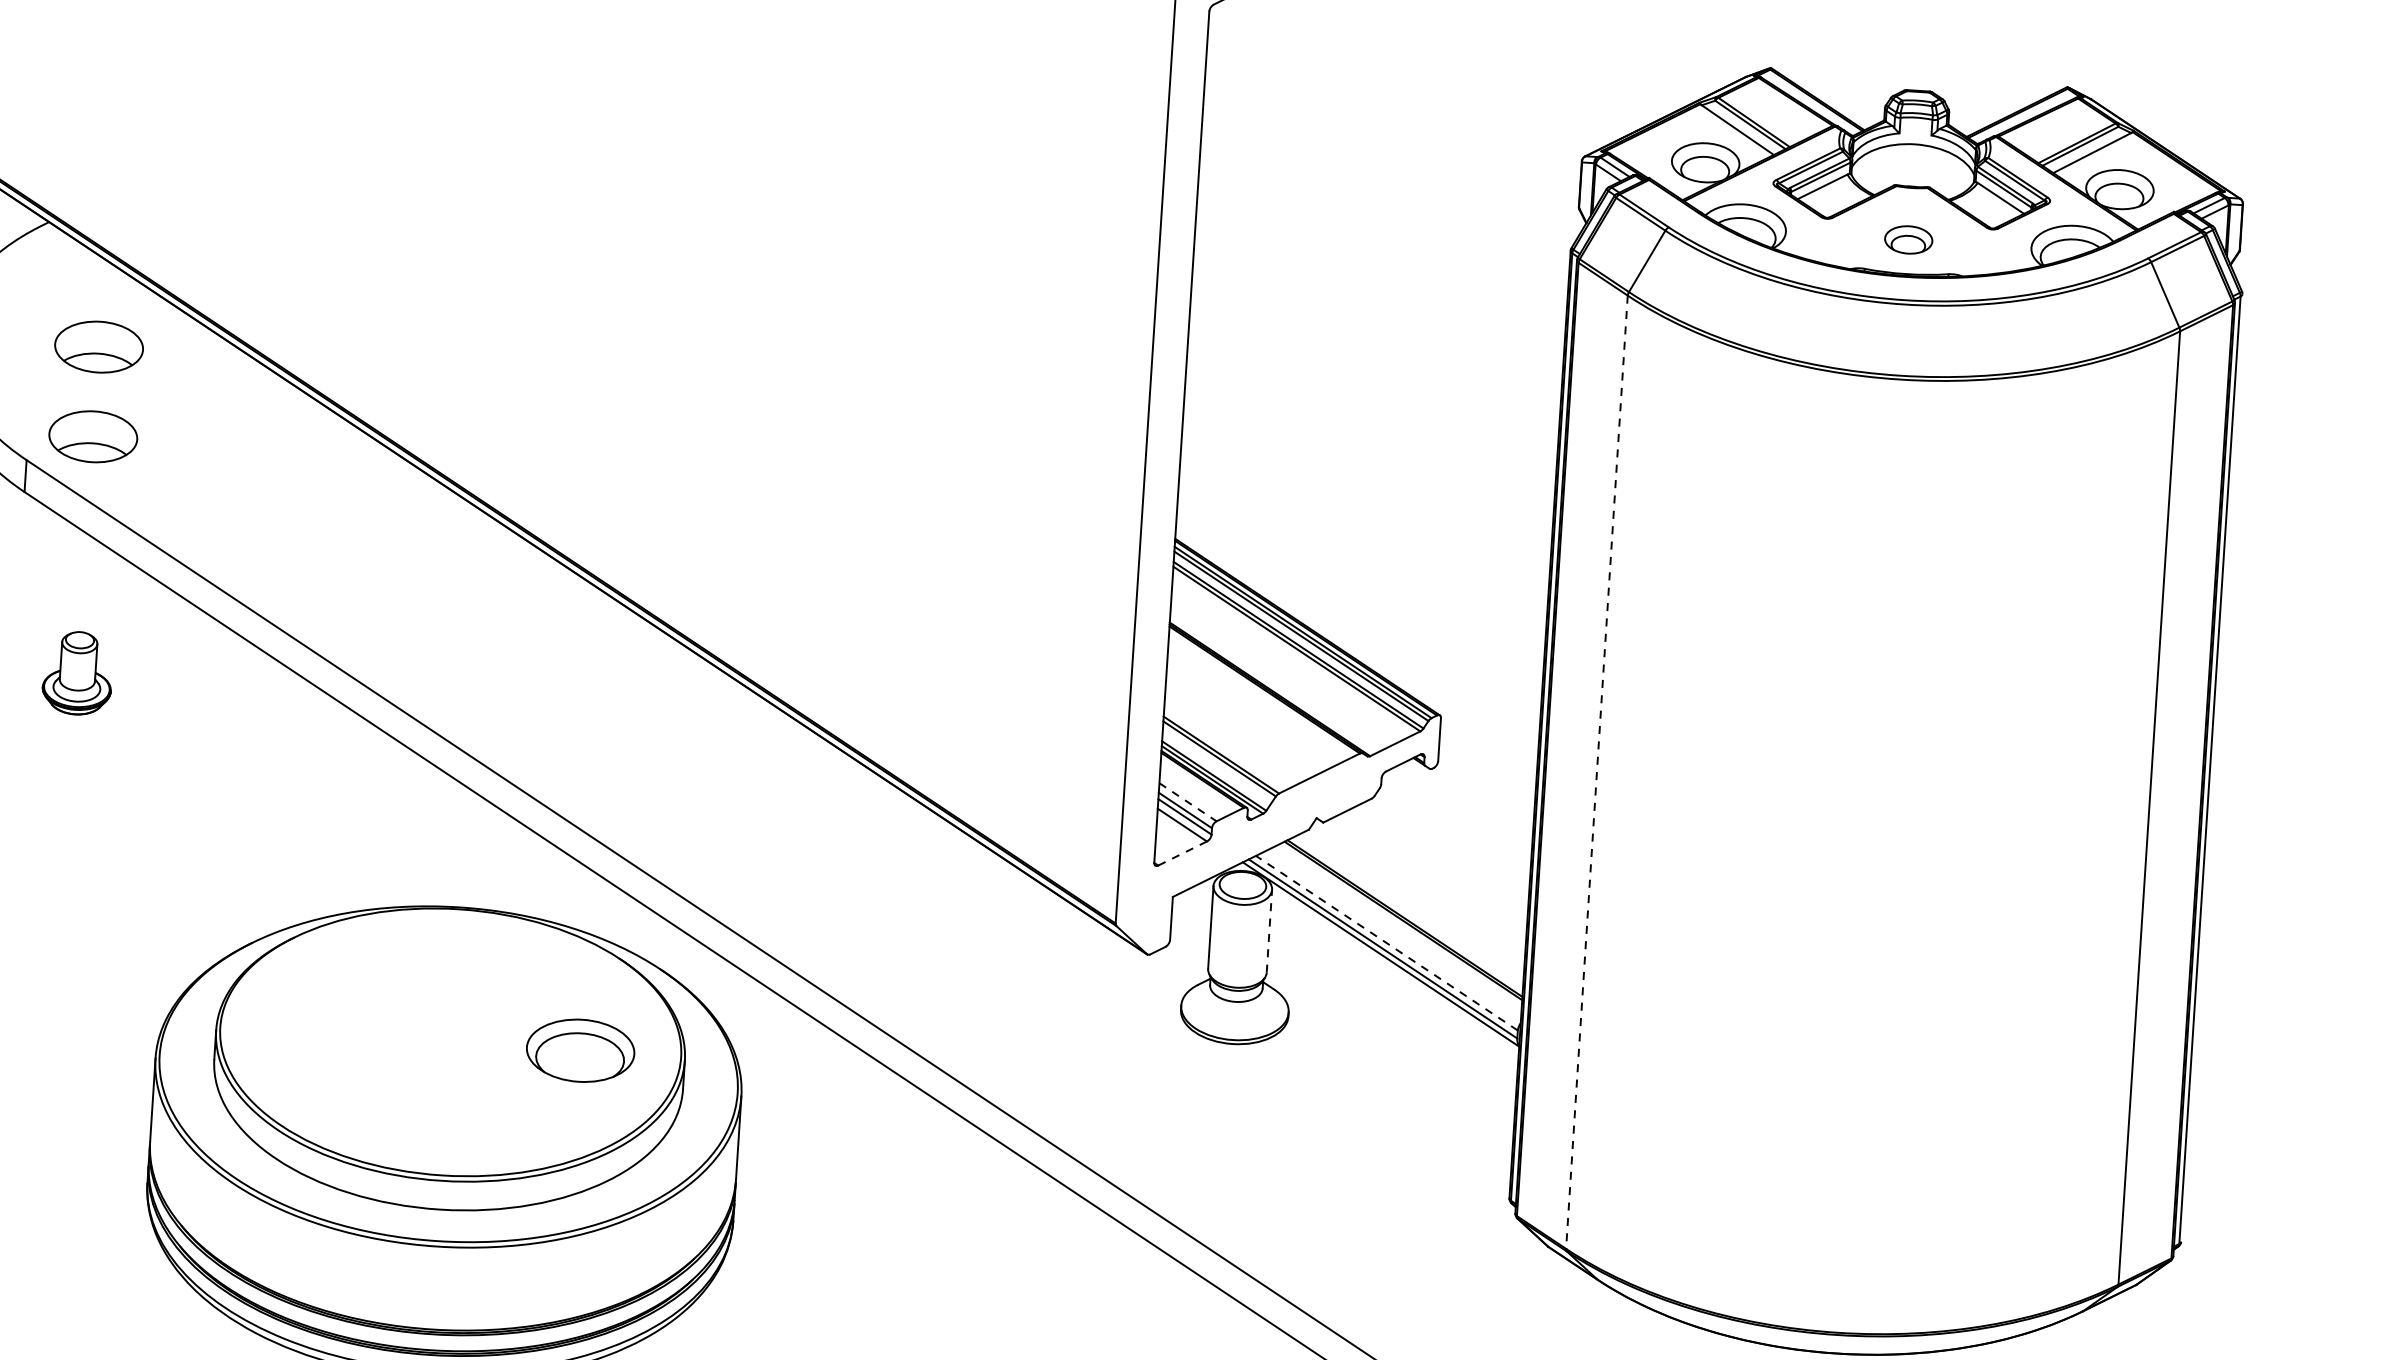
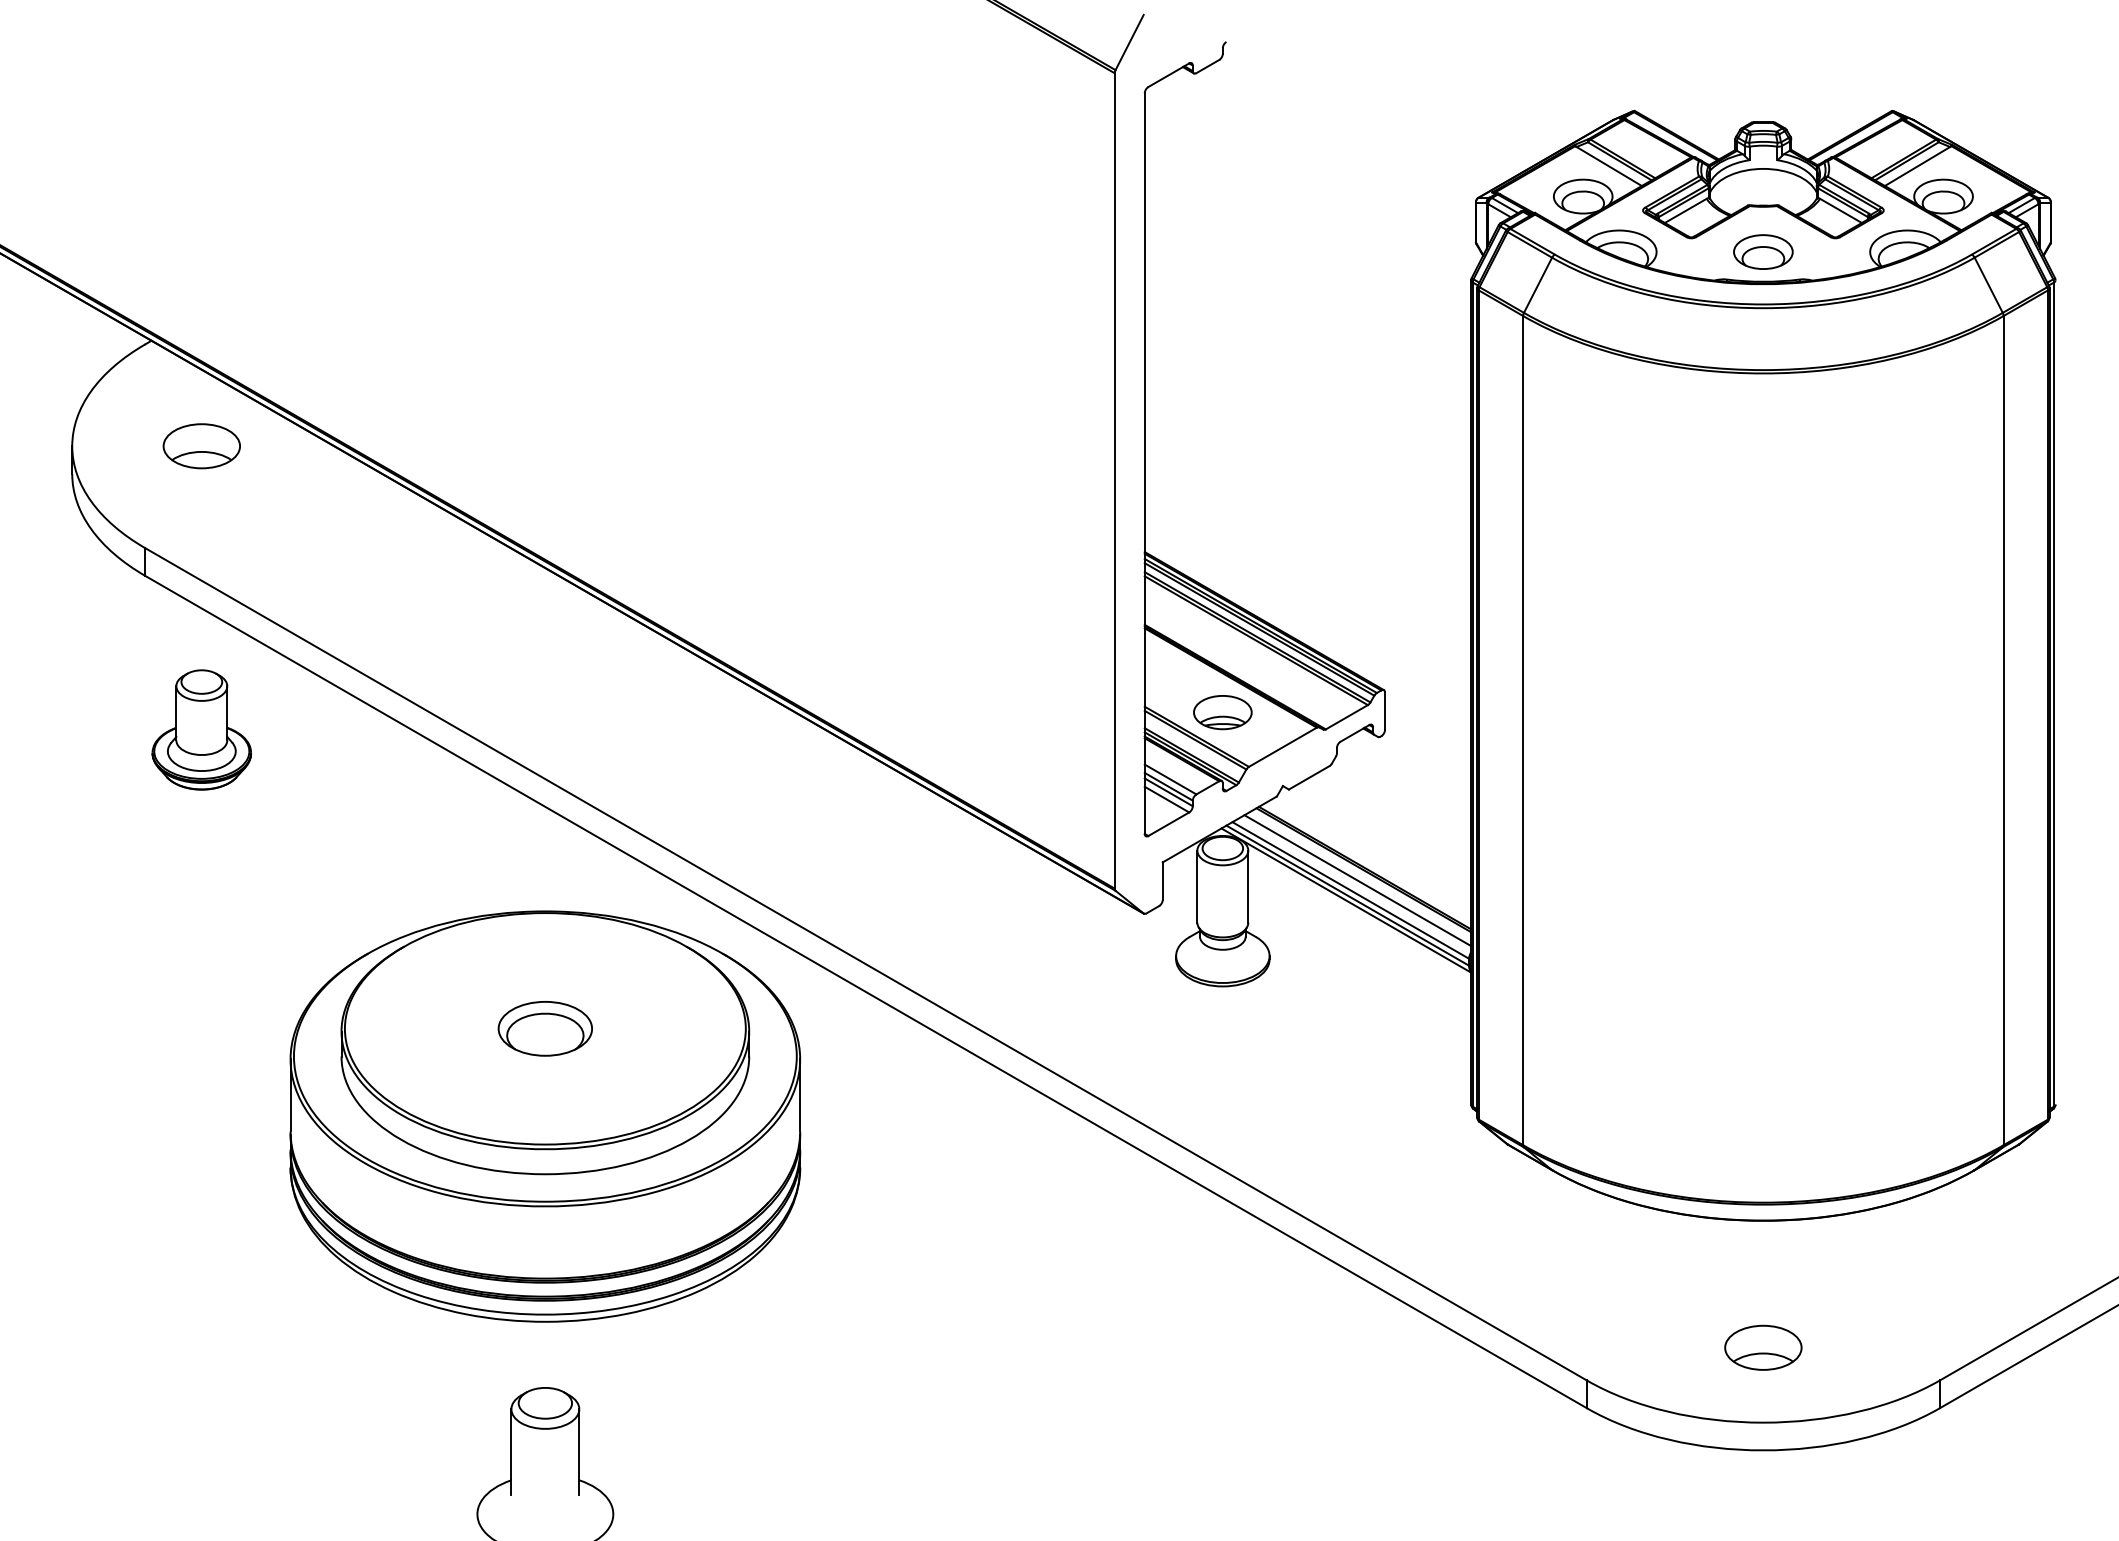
part: (1908, 239) -> (1763, 251), size x1.43
part: (92, 437) -> (201, 524), removed
part: (77, 672) -> (201, 729), size x1.67
part: (1252, 729) -> (1222, 712), added
line: (1597, 772) -> (1523, 730), dashed -> solid
line: (1187, 802) -> (1170, 779), dashed -> solid
line: (1182, 853) -> (1168, 824), dashed -> solid
line: (1269, 931) -> (1248, 886), dashed -> solid
line: (1395, 932) -> (1357, 880), added
line: (1386, 943) -> (1350, 890), dashed -> solid
part: (579, 1050) -> (544, 1028), moved

